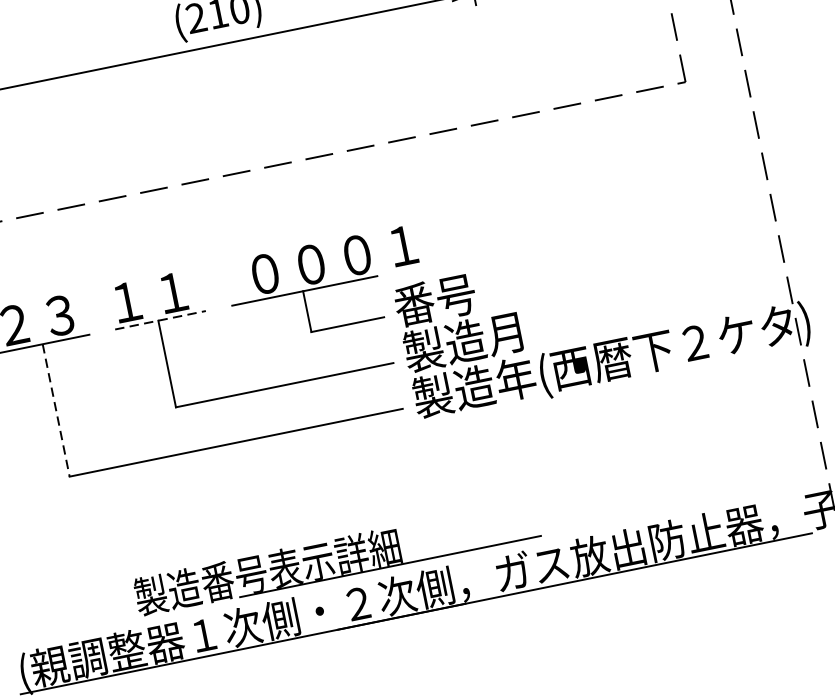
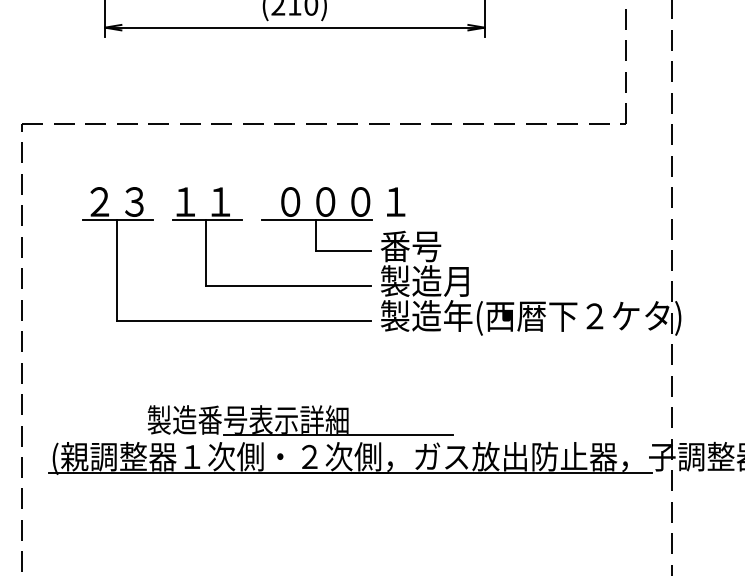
line: (161, 320) -> (207, 220), dashed -> solid
line: (56, 411) -> (117, 271), dashed -> solid

